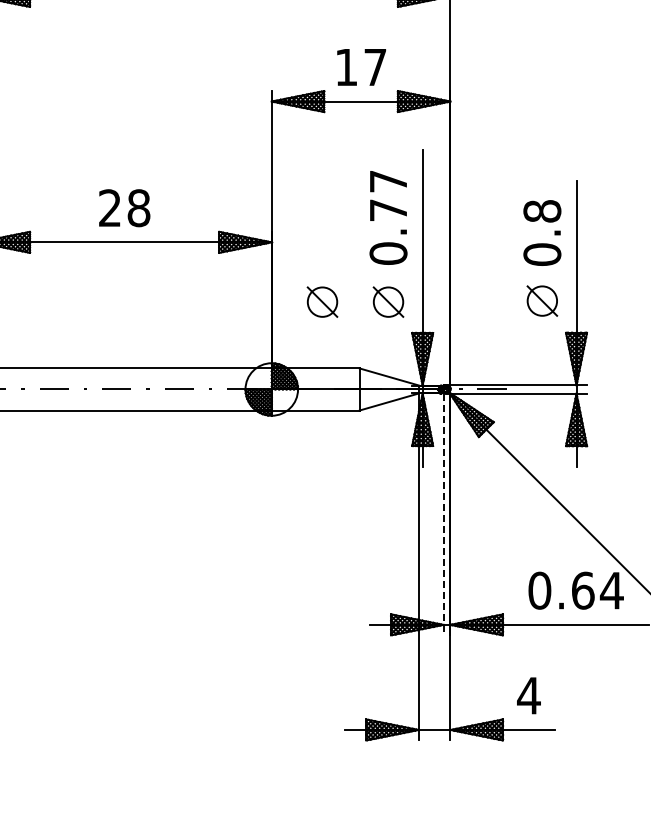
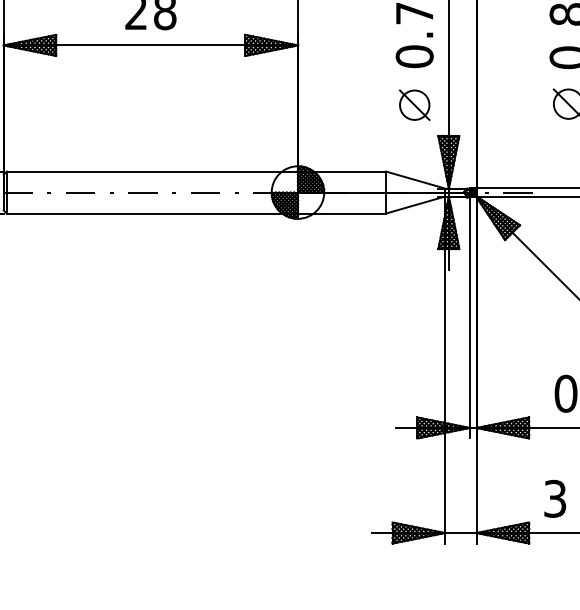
part: (322, 301) -> (348, 104), removed
line: (443, 514) -> (469, 317), dashed -> solid
text: (528, 695) -> (554, 498), 4 -> 3

